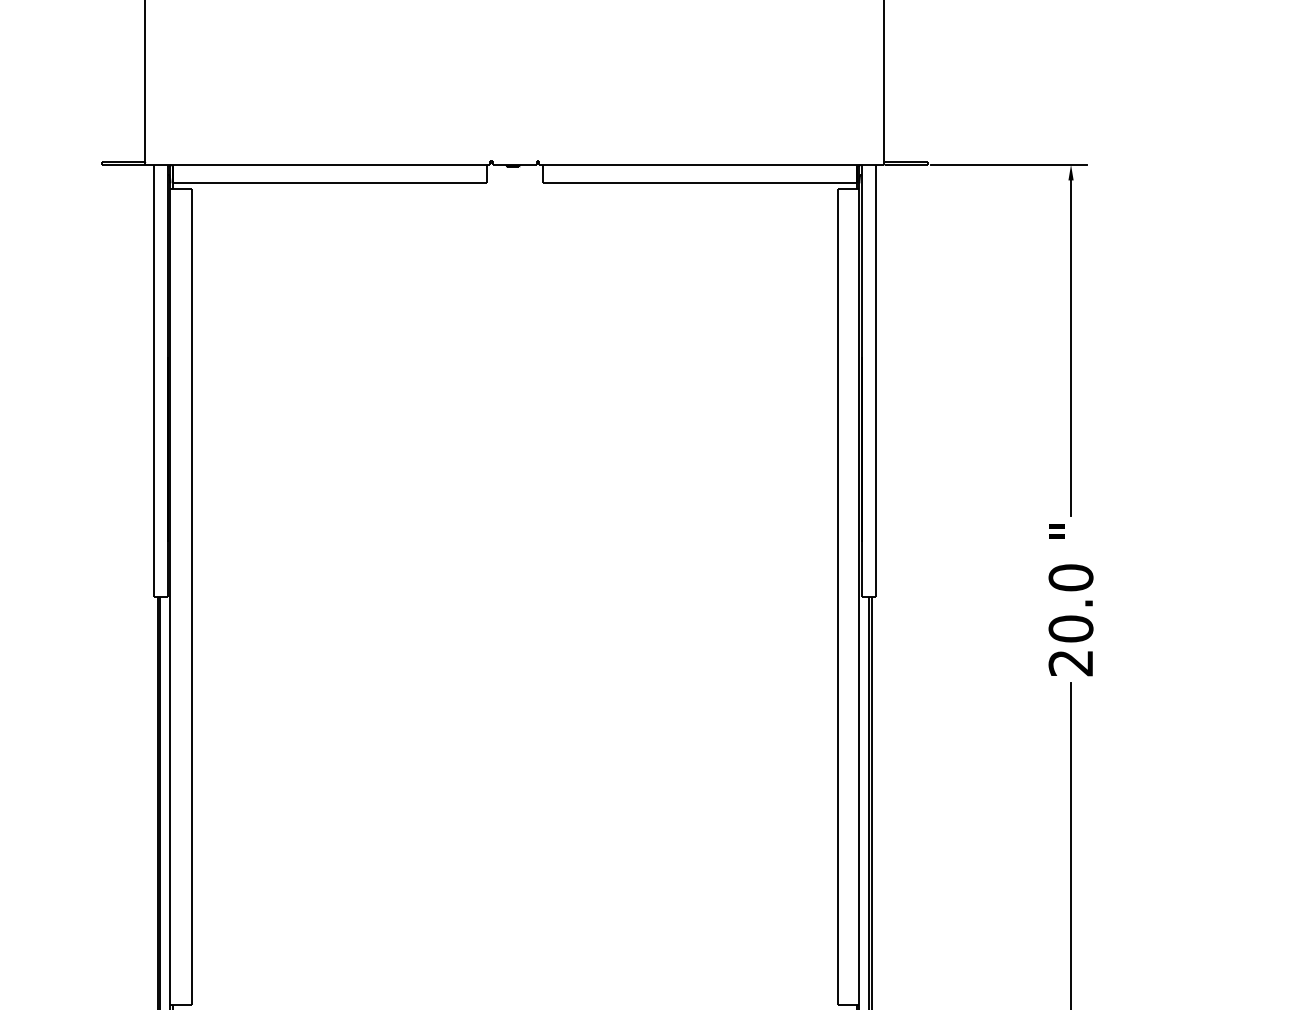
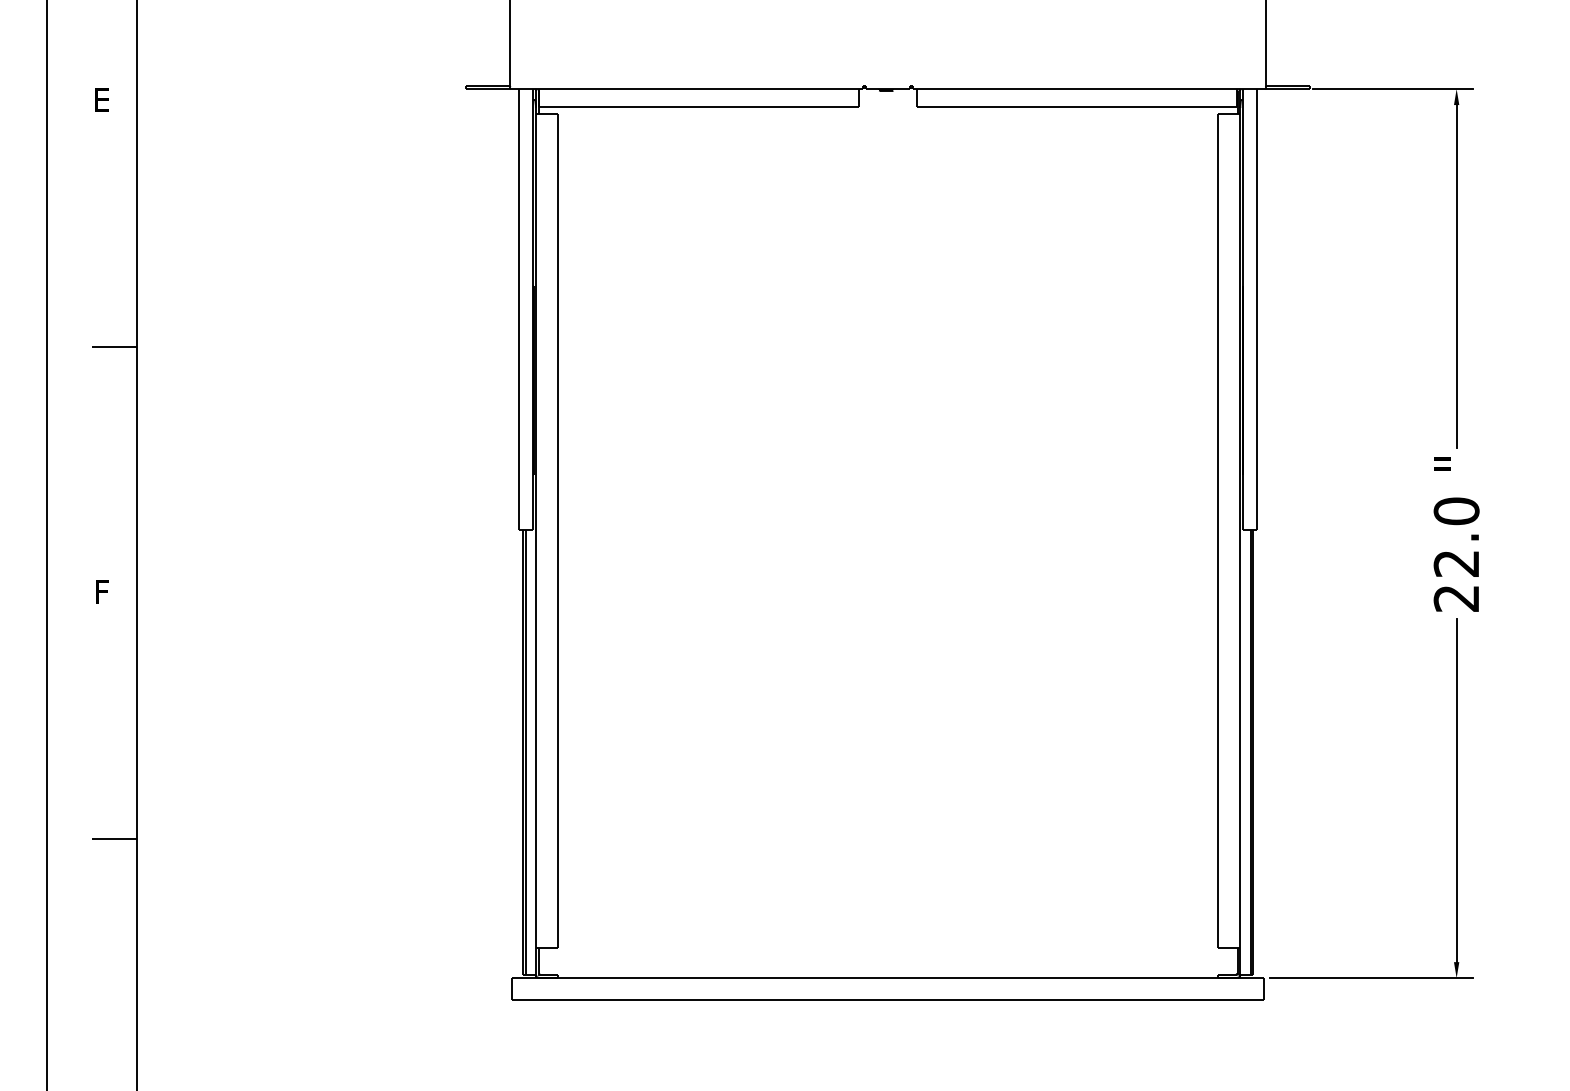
text: (1070, 628) -> (1456, 563), 20.0 -> 22.0

